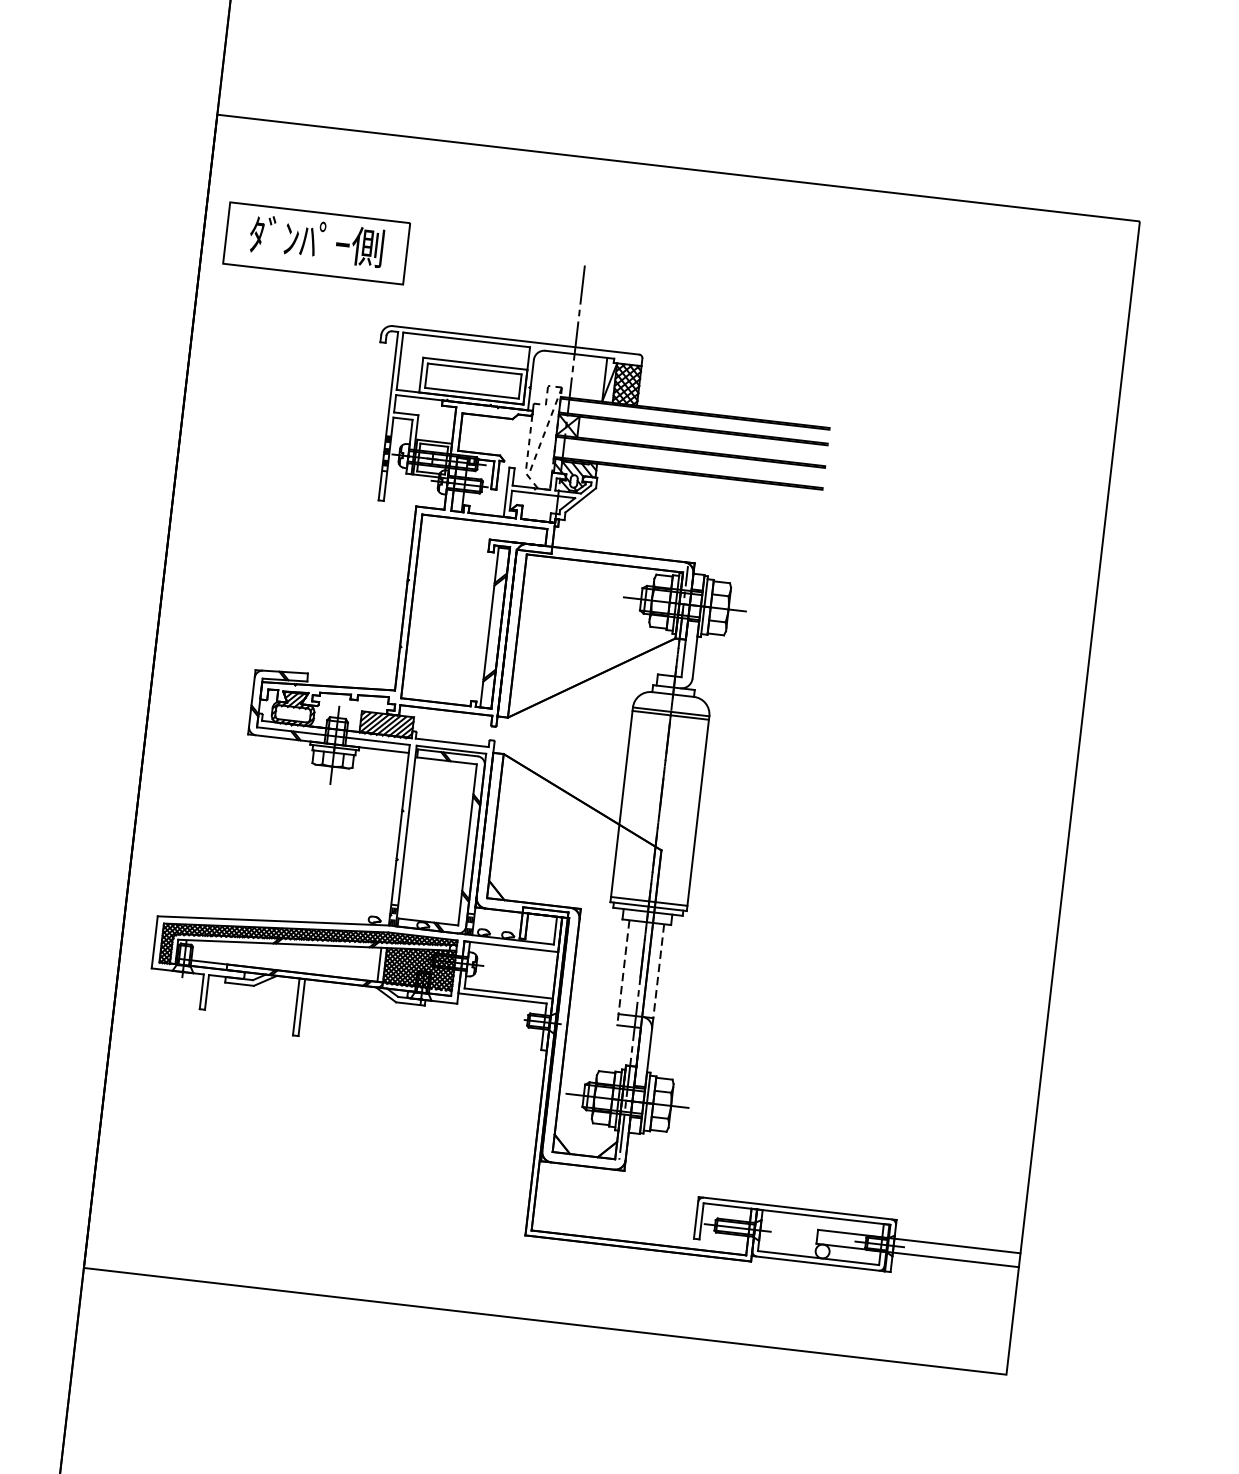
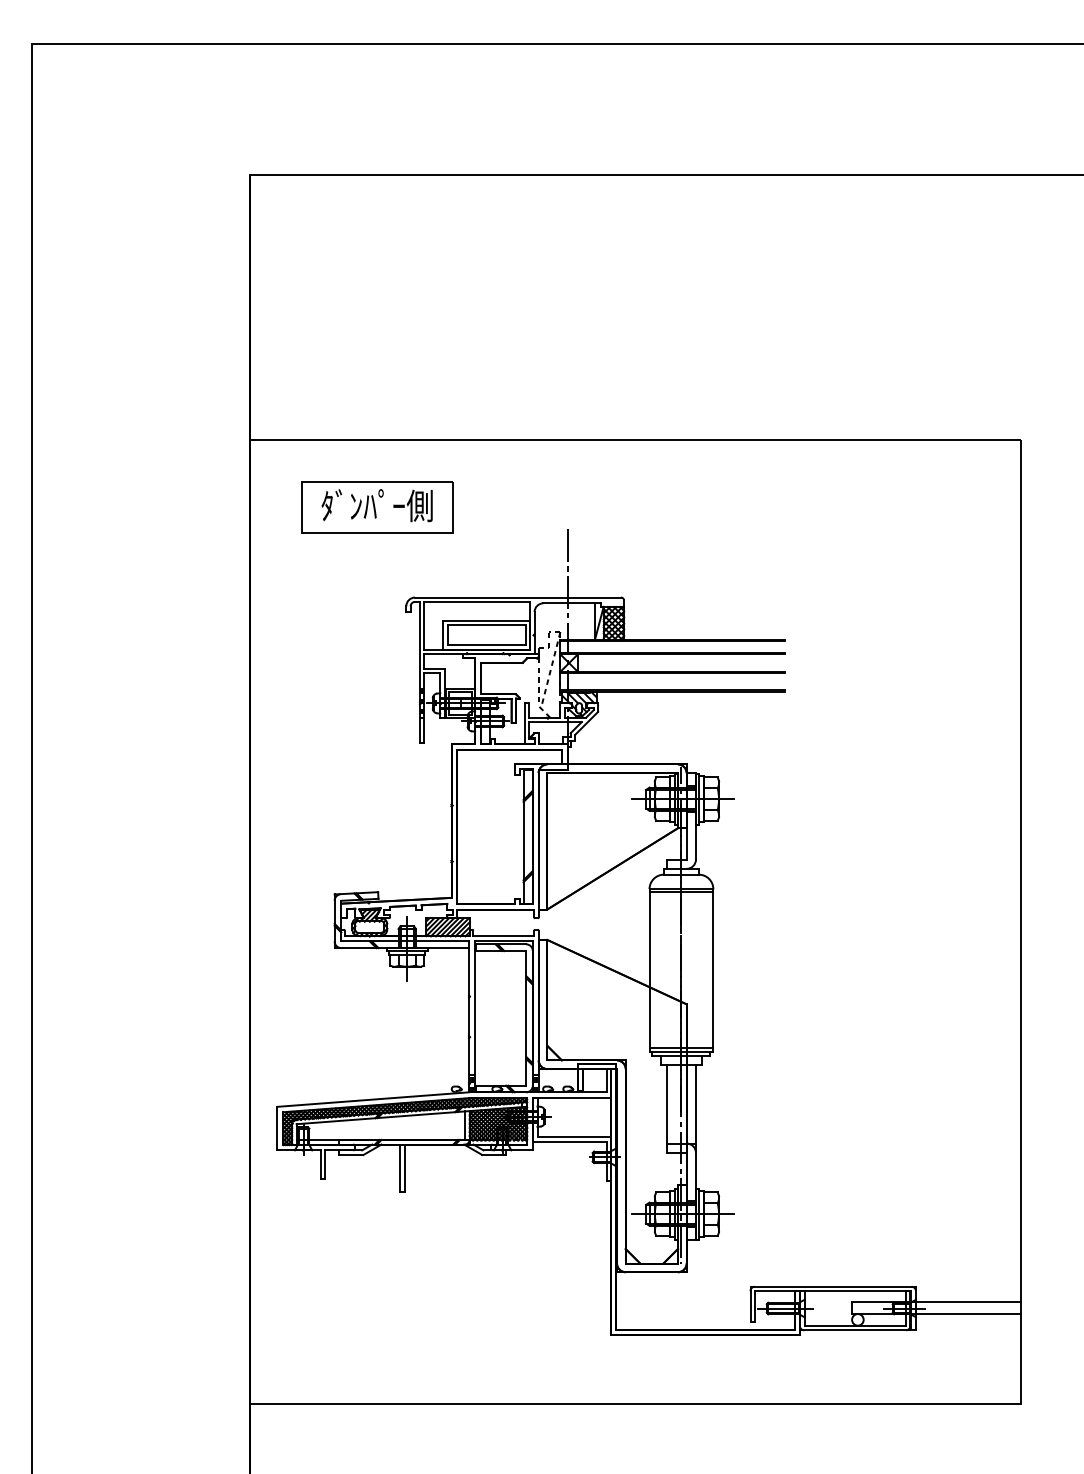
part: (316, 243) -> (377, 507), moved
line: (658, 971) -> (695, 1104), dashed -> solid
line: (622, 972) -> (666, 1108), dashed -> solid

